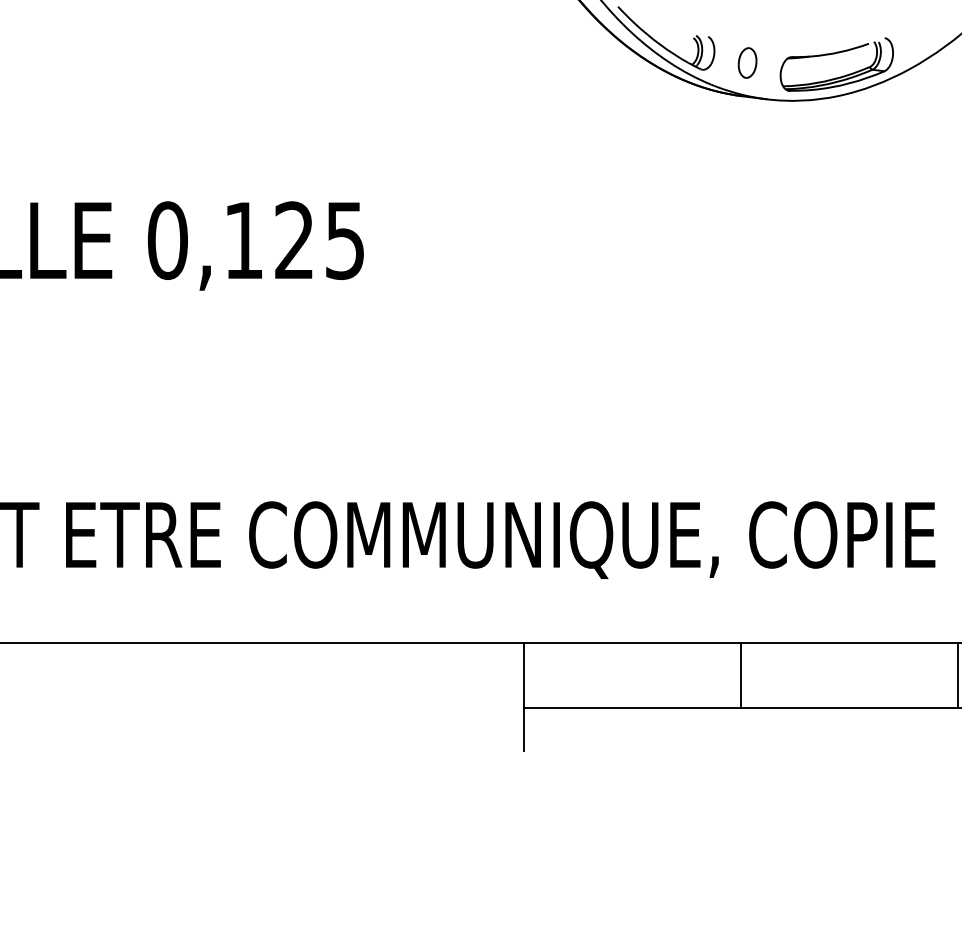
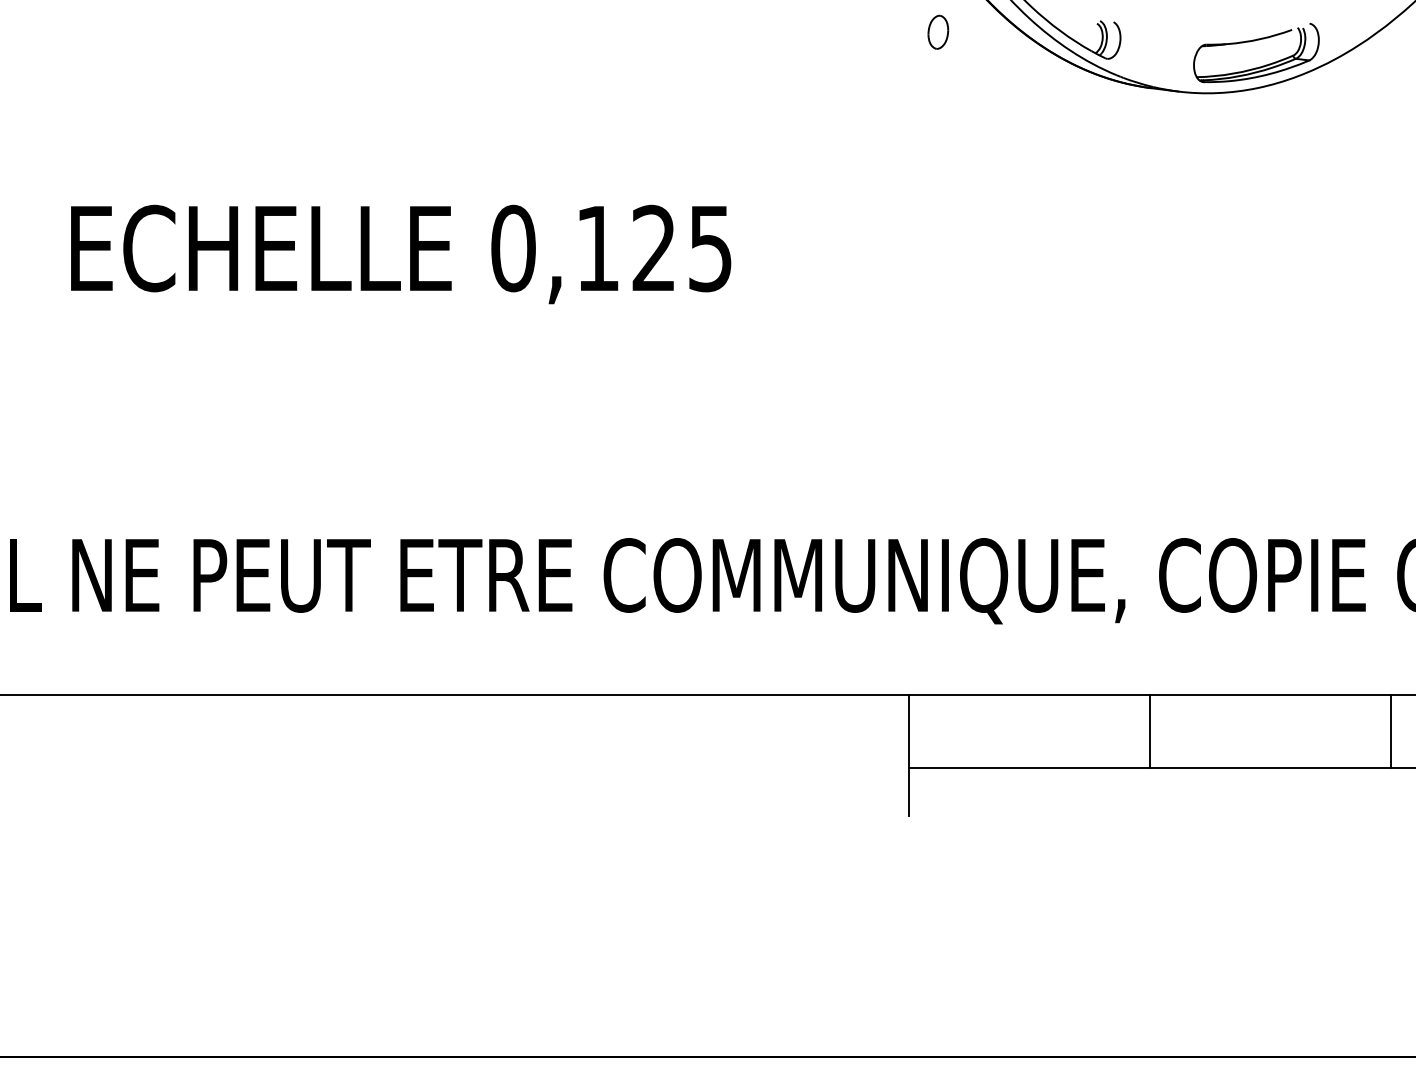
part: (747, 62) -> (938, 31), moved

